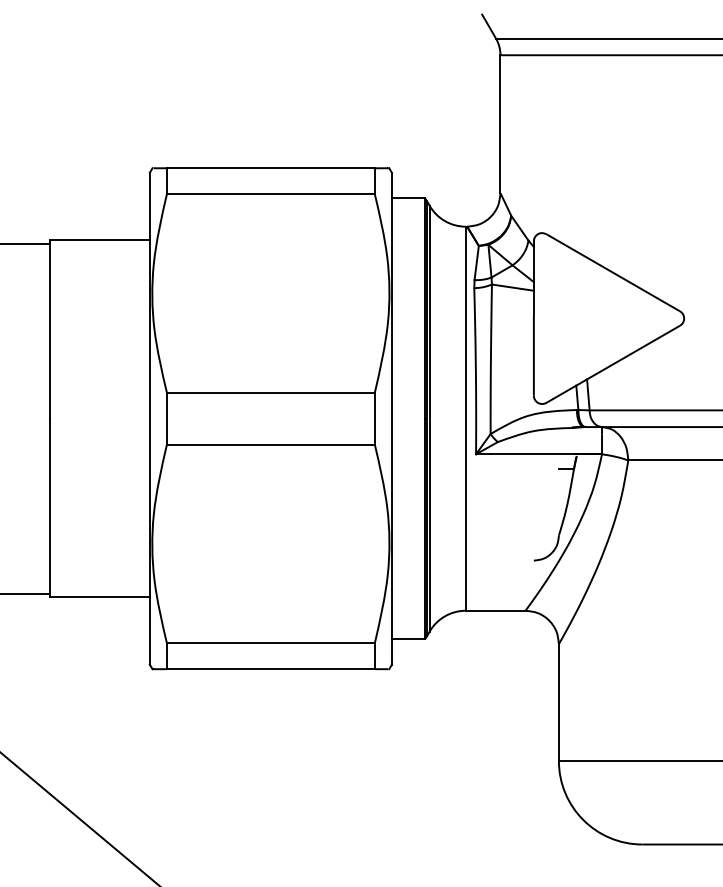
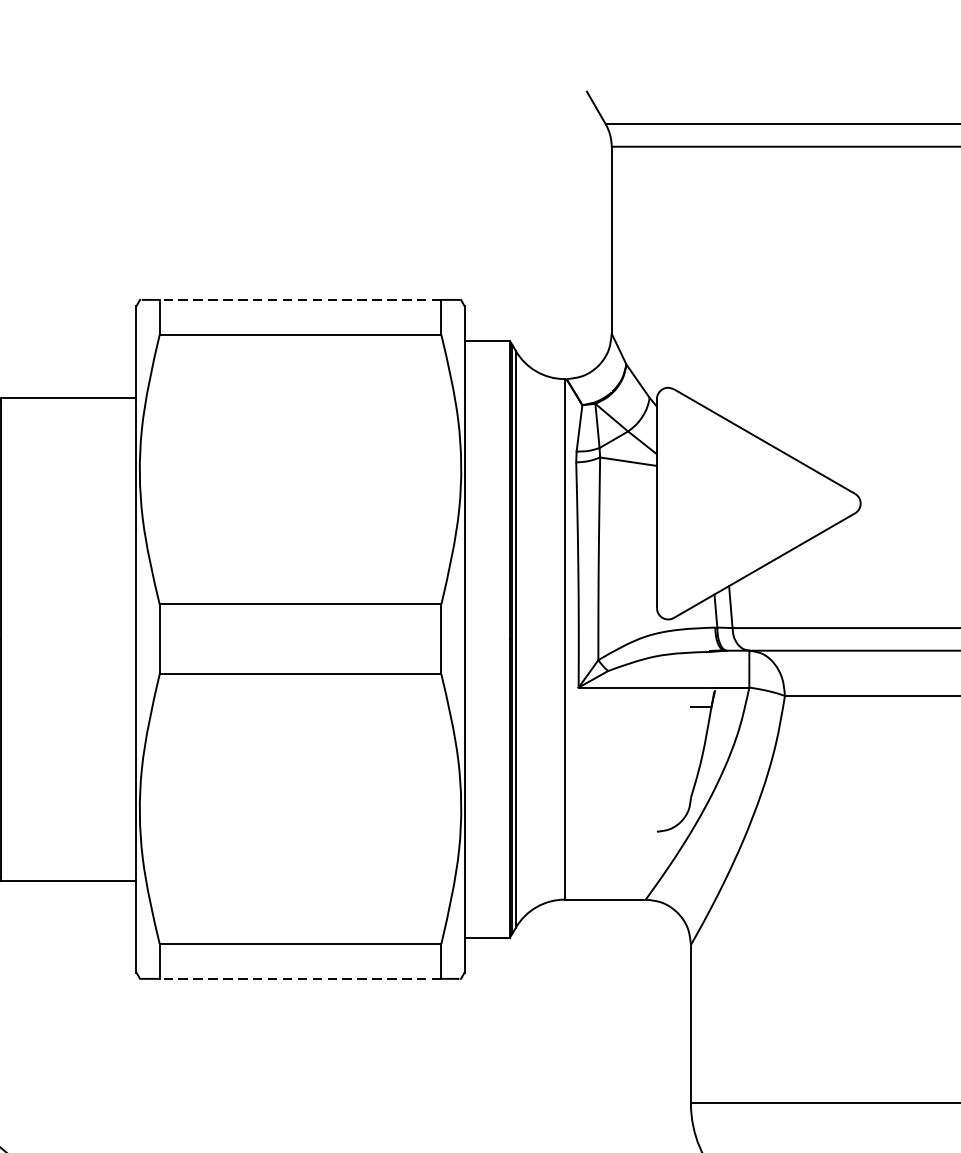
line: (270, 168) -> (300, 300), solid -> dashed
line: (270, 669) -> (300, 979), solid -> dashed

